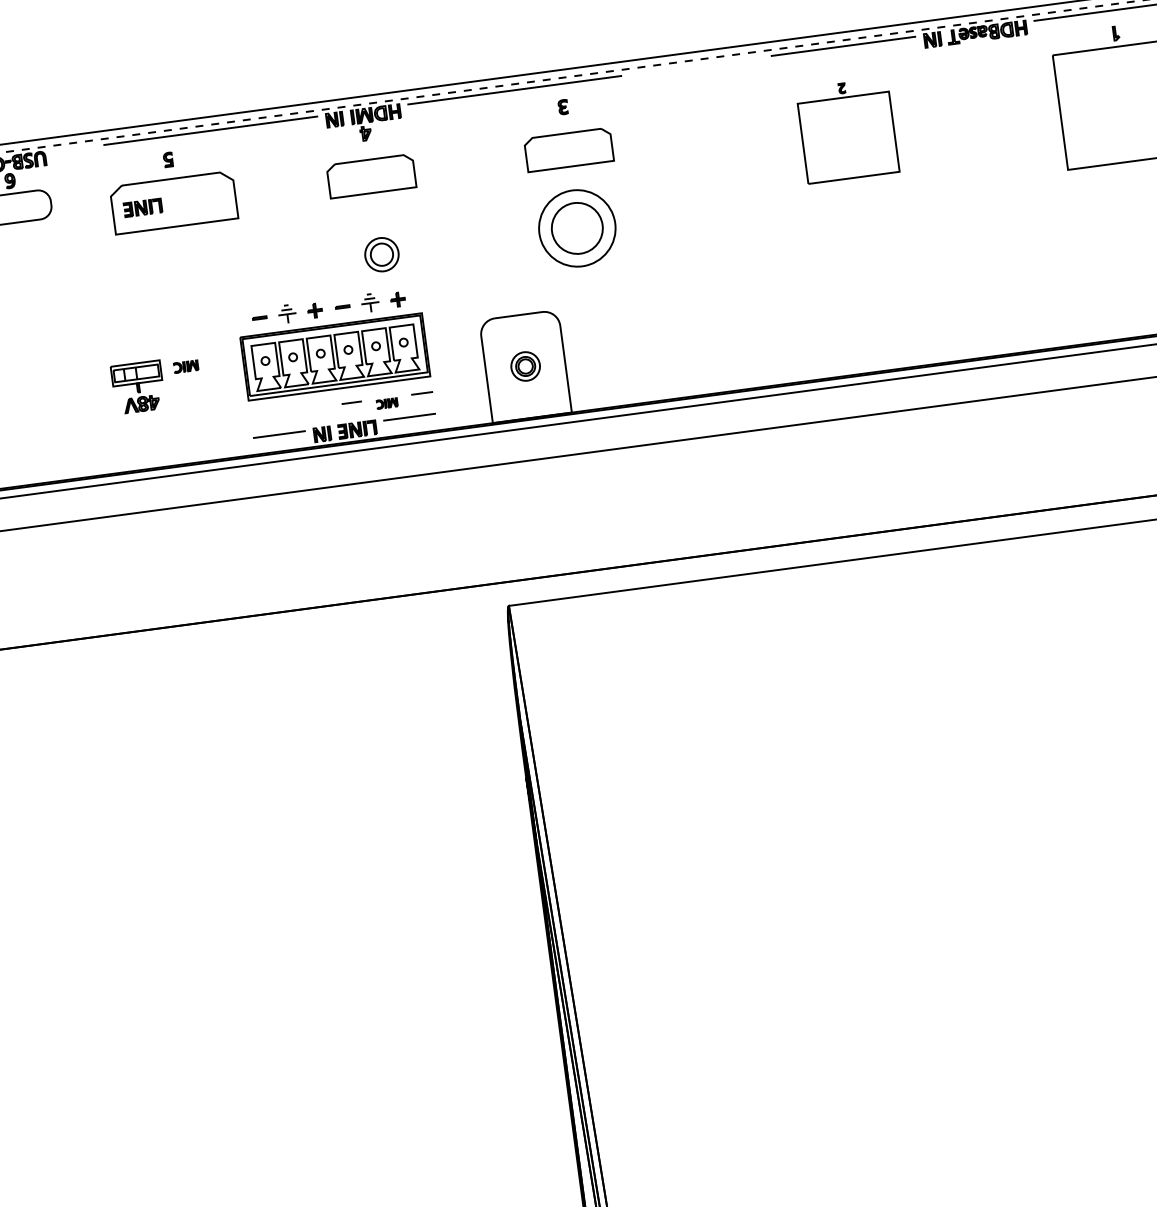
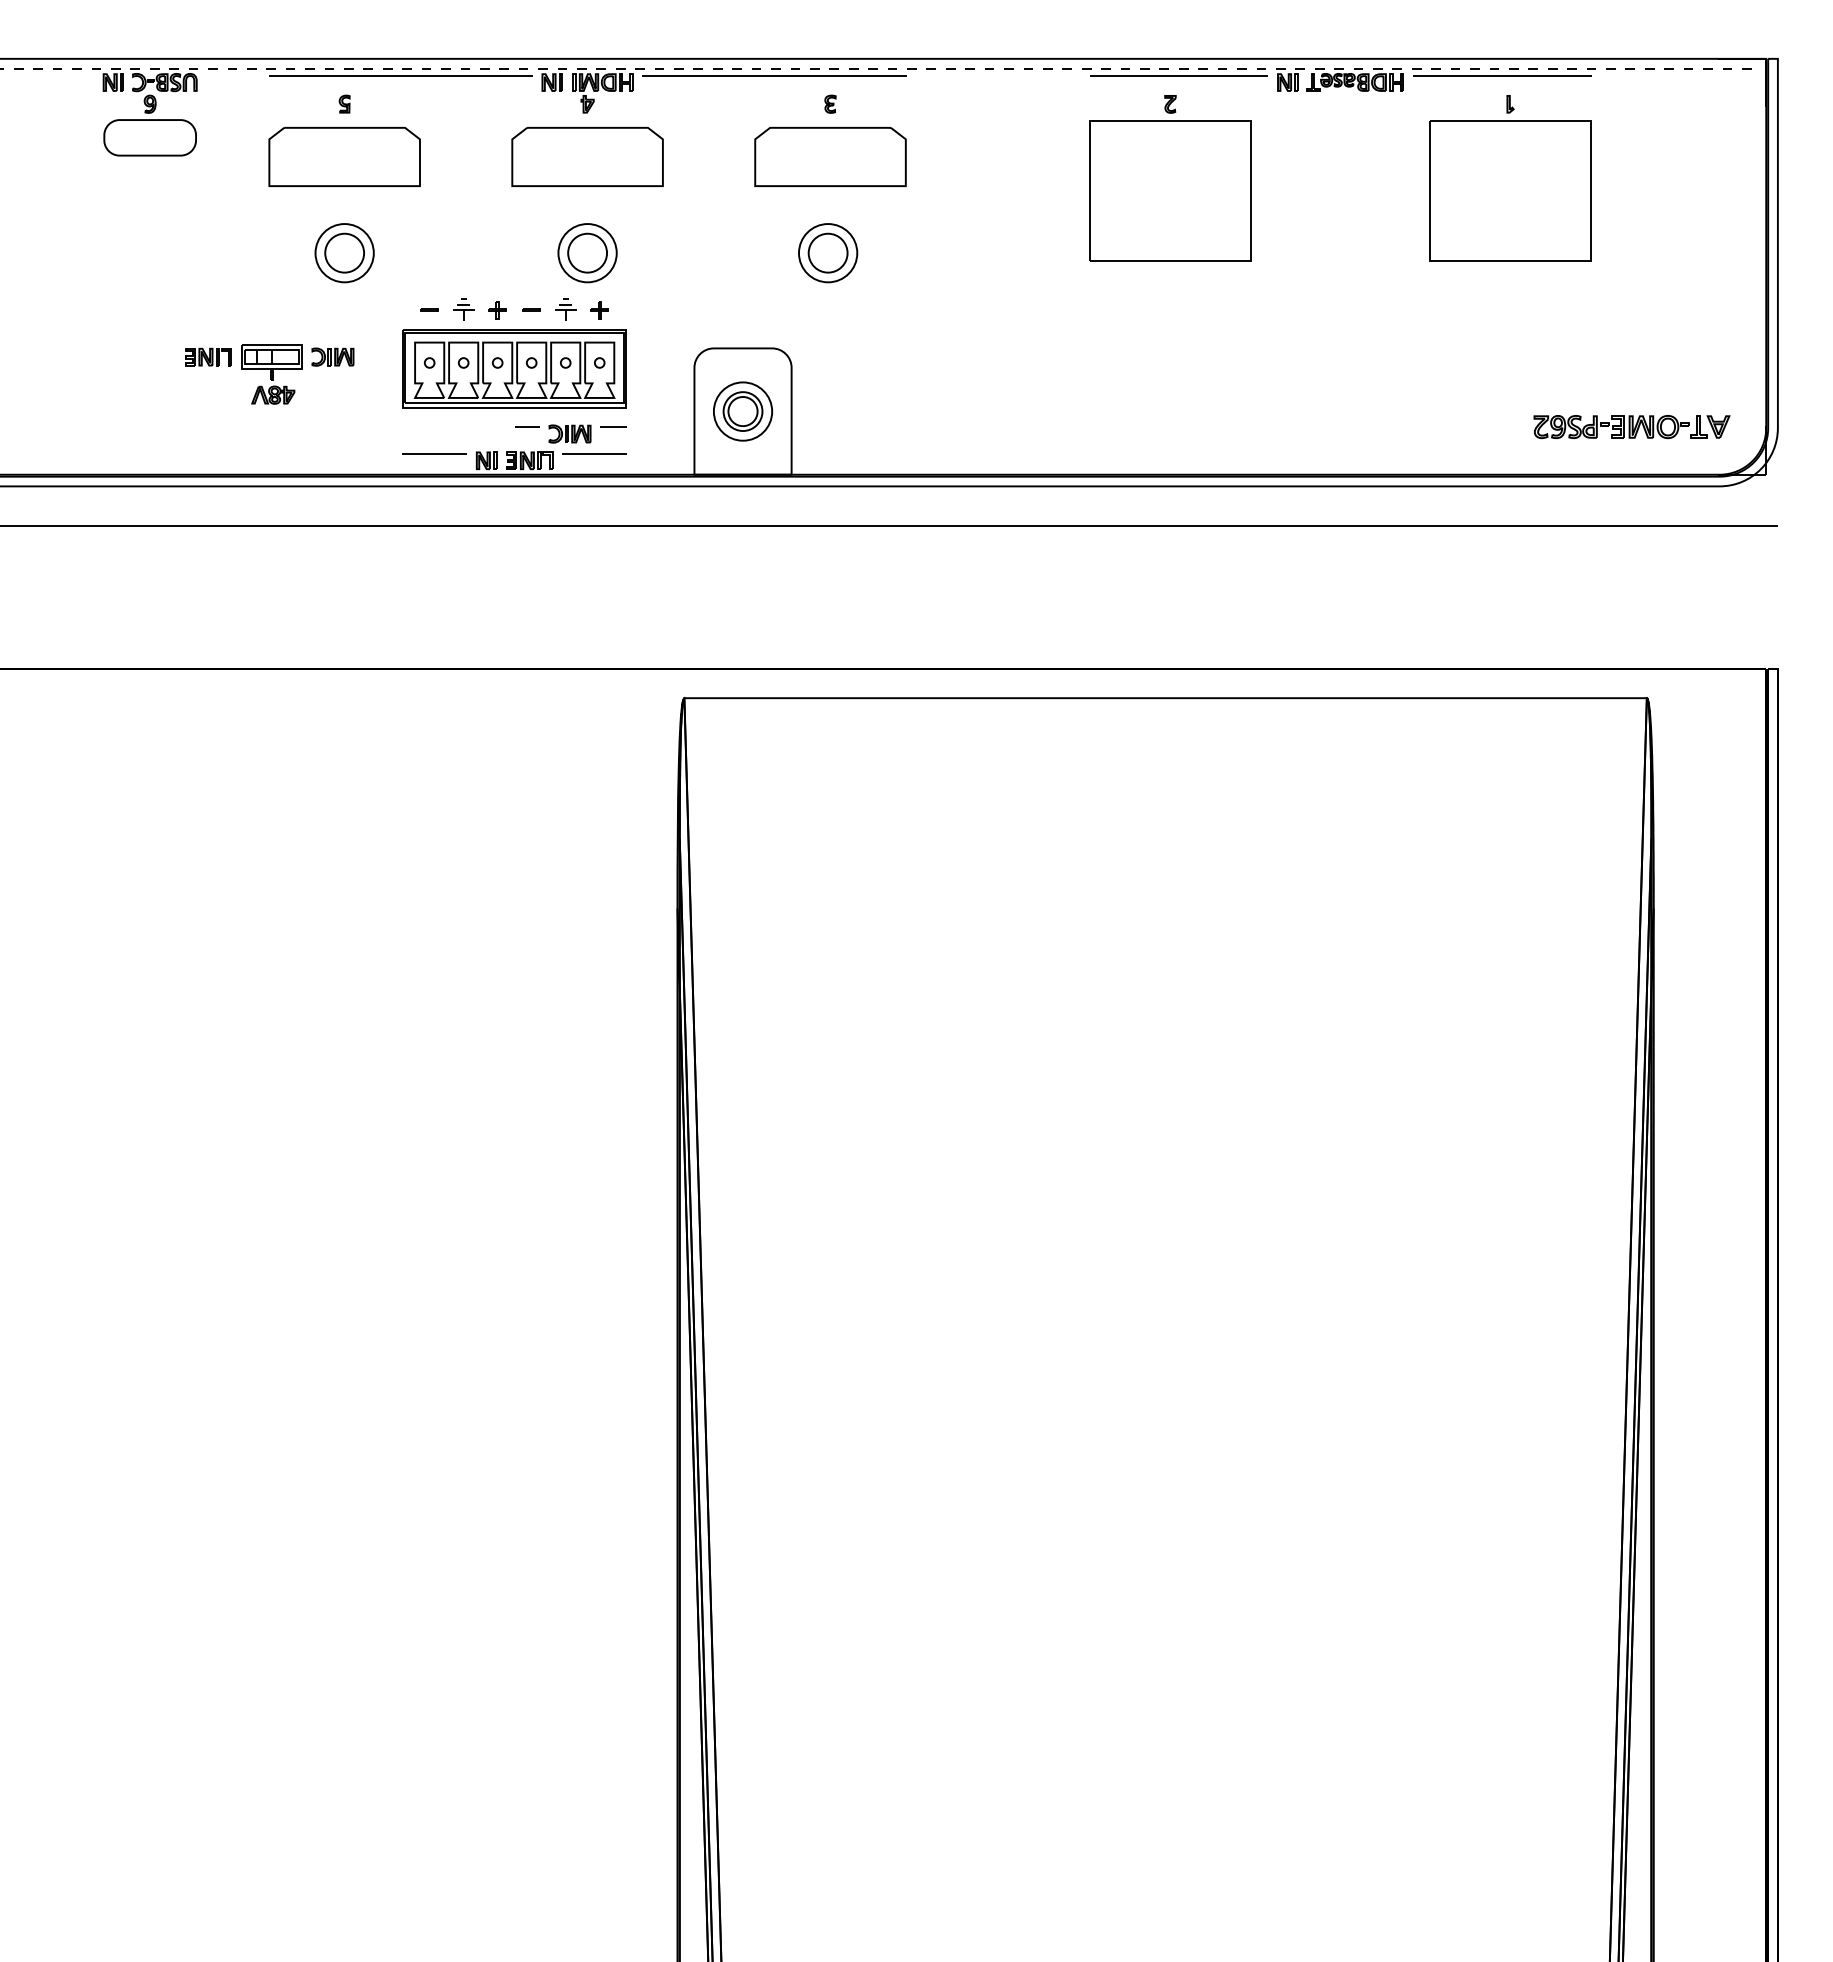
part: (847, 130) -> (1170, 178), size x1.43
part: (568, 149) -> (830, 156), size x1.43
part: (371, 176) -> (587, 156), size x1.43
part: (143, 207) -> (208, 356), moved
part: (577, 228) -> (828, 253), size x0.62
part: (381, 254) -> (587, 253), size x1.43
part: (184, 281) -> (344, 253), added
part: (185, 366) -> (332, 356), size x1.43
part: (525, 366) -> (743, 411), size x1.67
part: (386, 403) -> (569, 433), size x1.67

